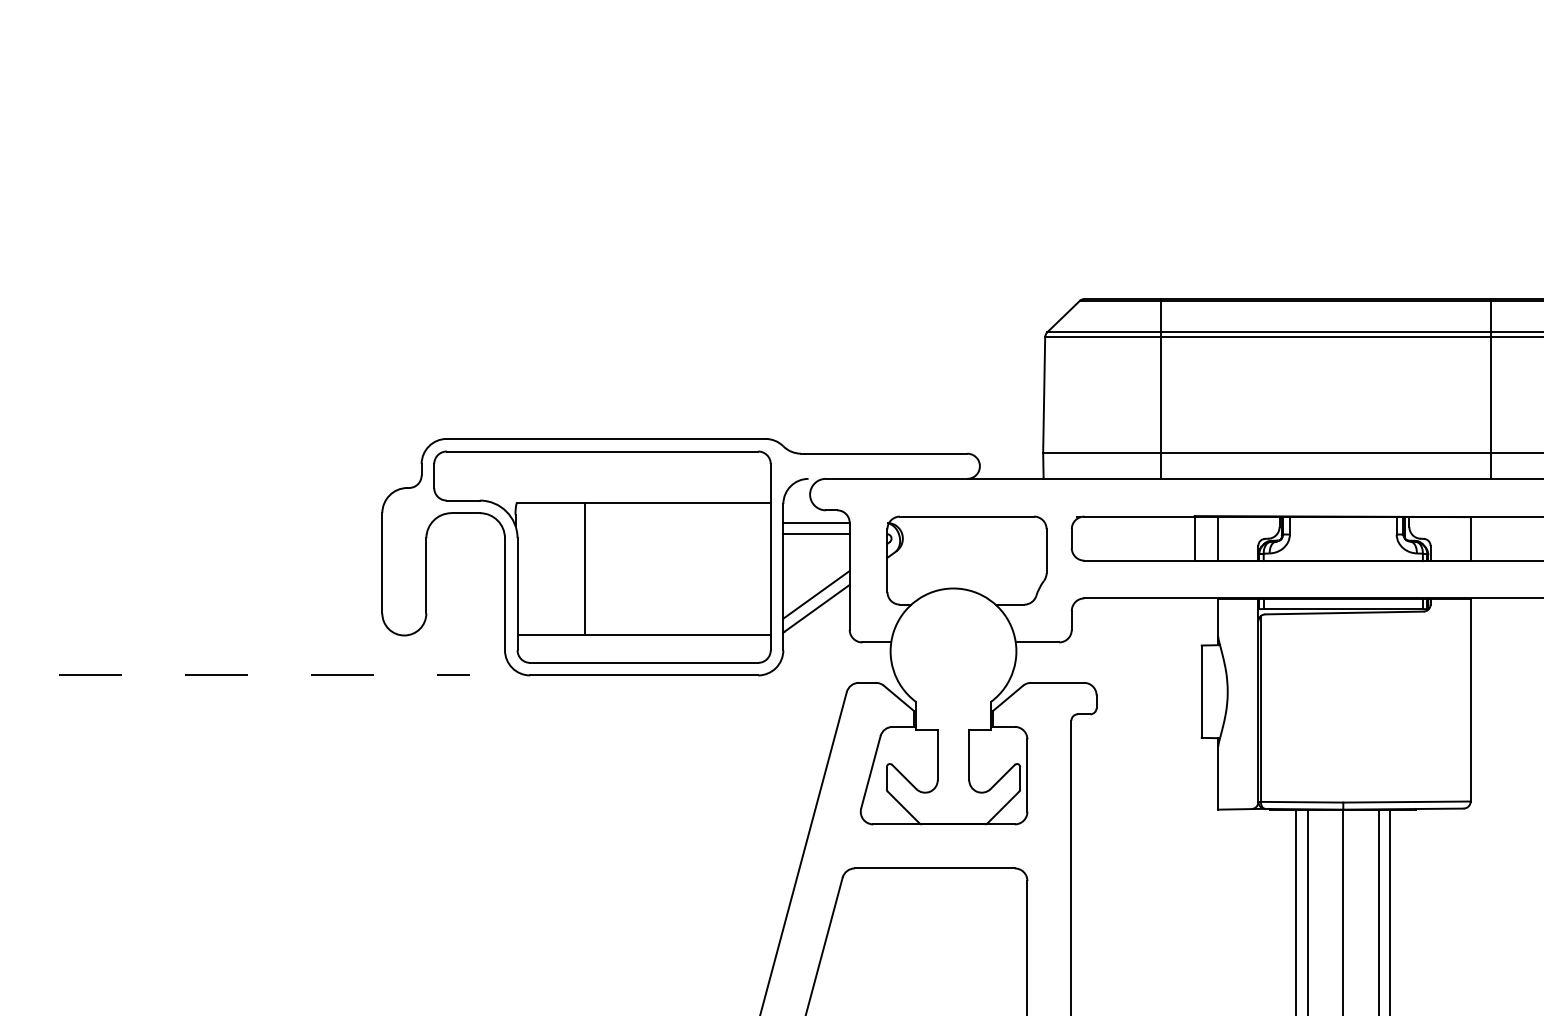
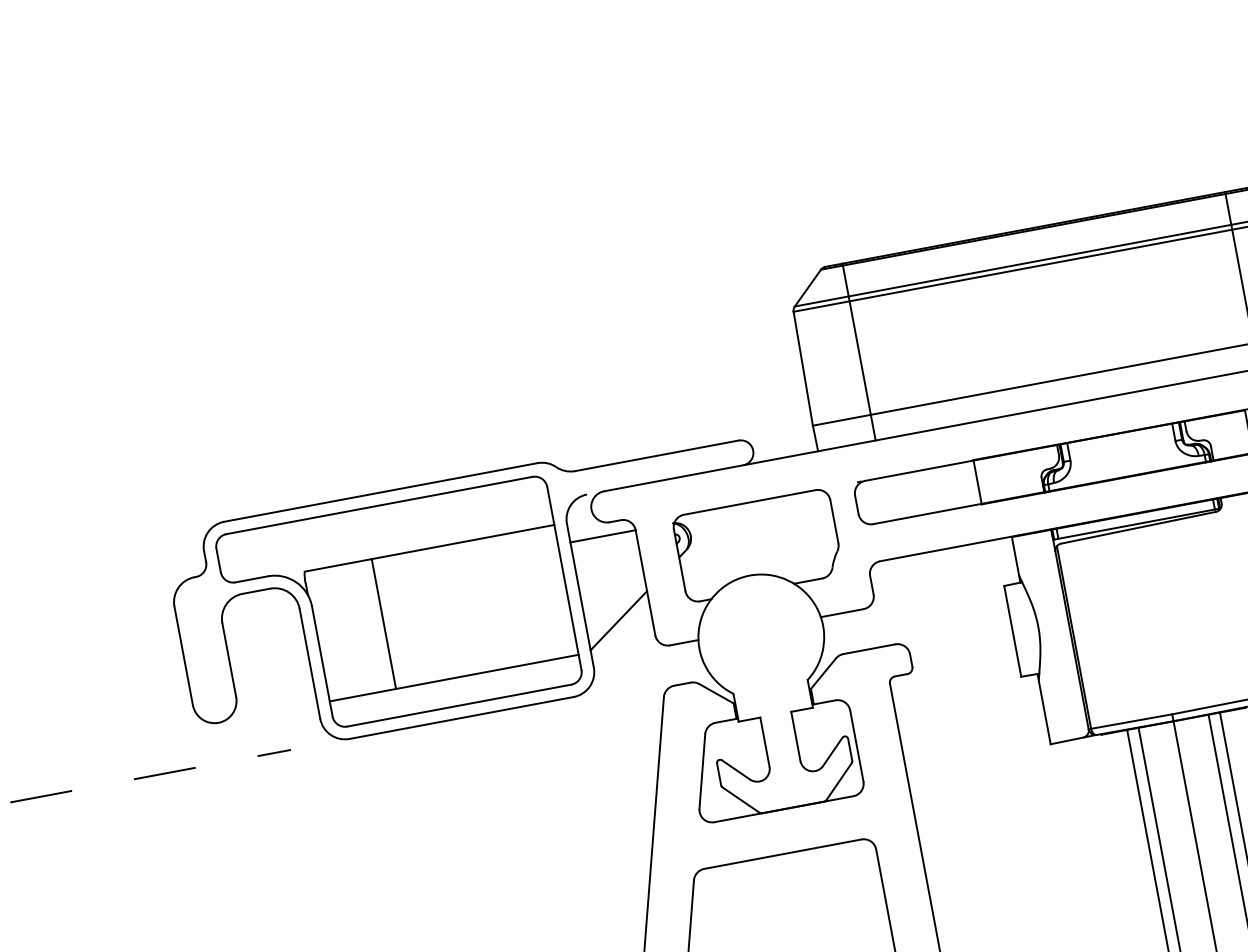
line: (1161, 388) -> (859, 351), moved
line: (816, 534) -> (605, 547), removed
line: (1218, 539) -> (1001, 478), removed
line: (816, 594) -> (616, 606), removed

